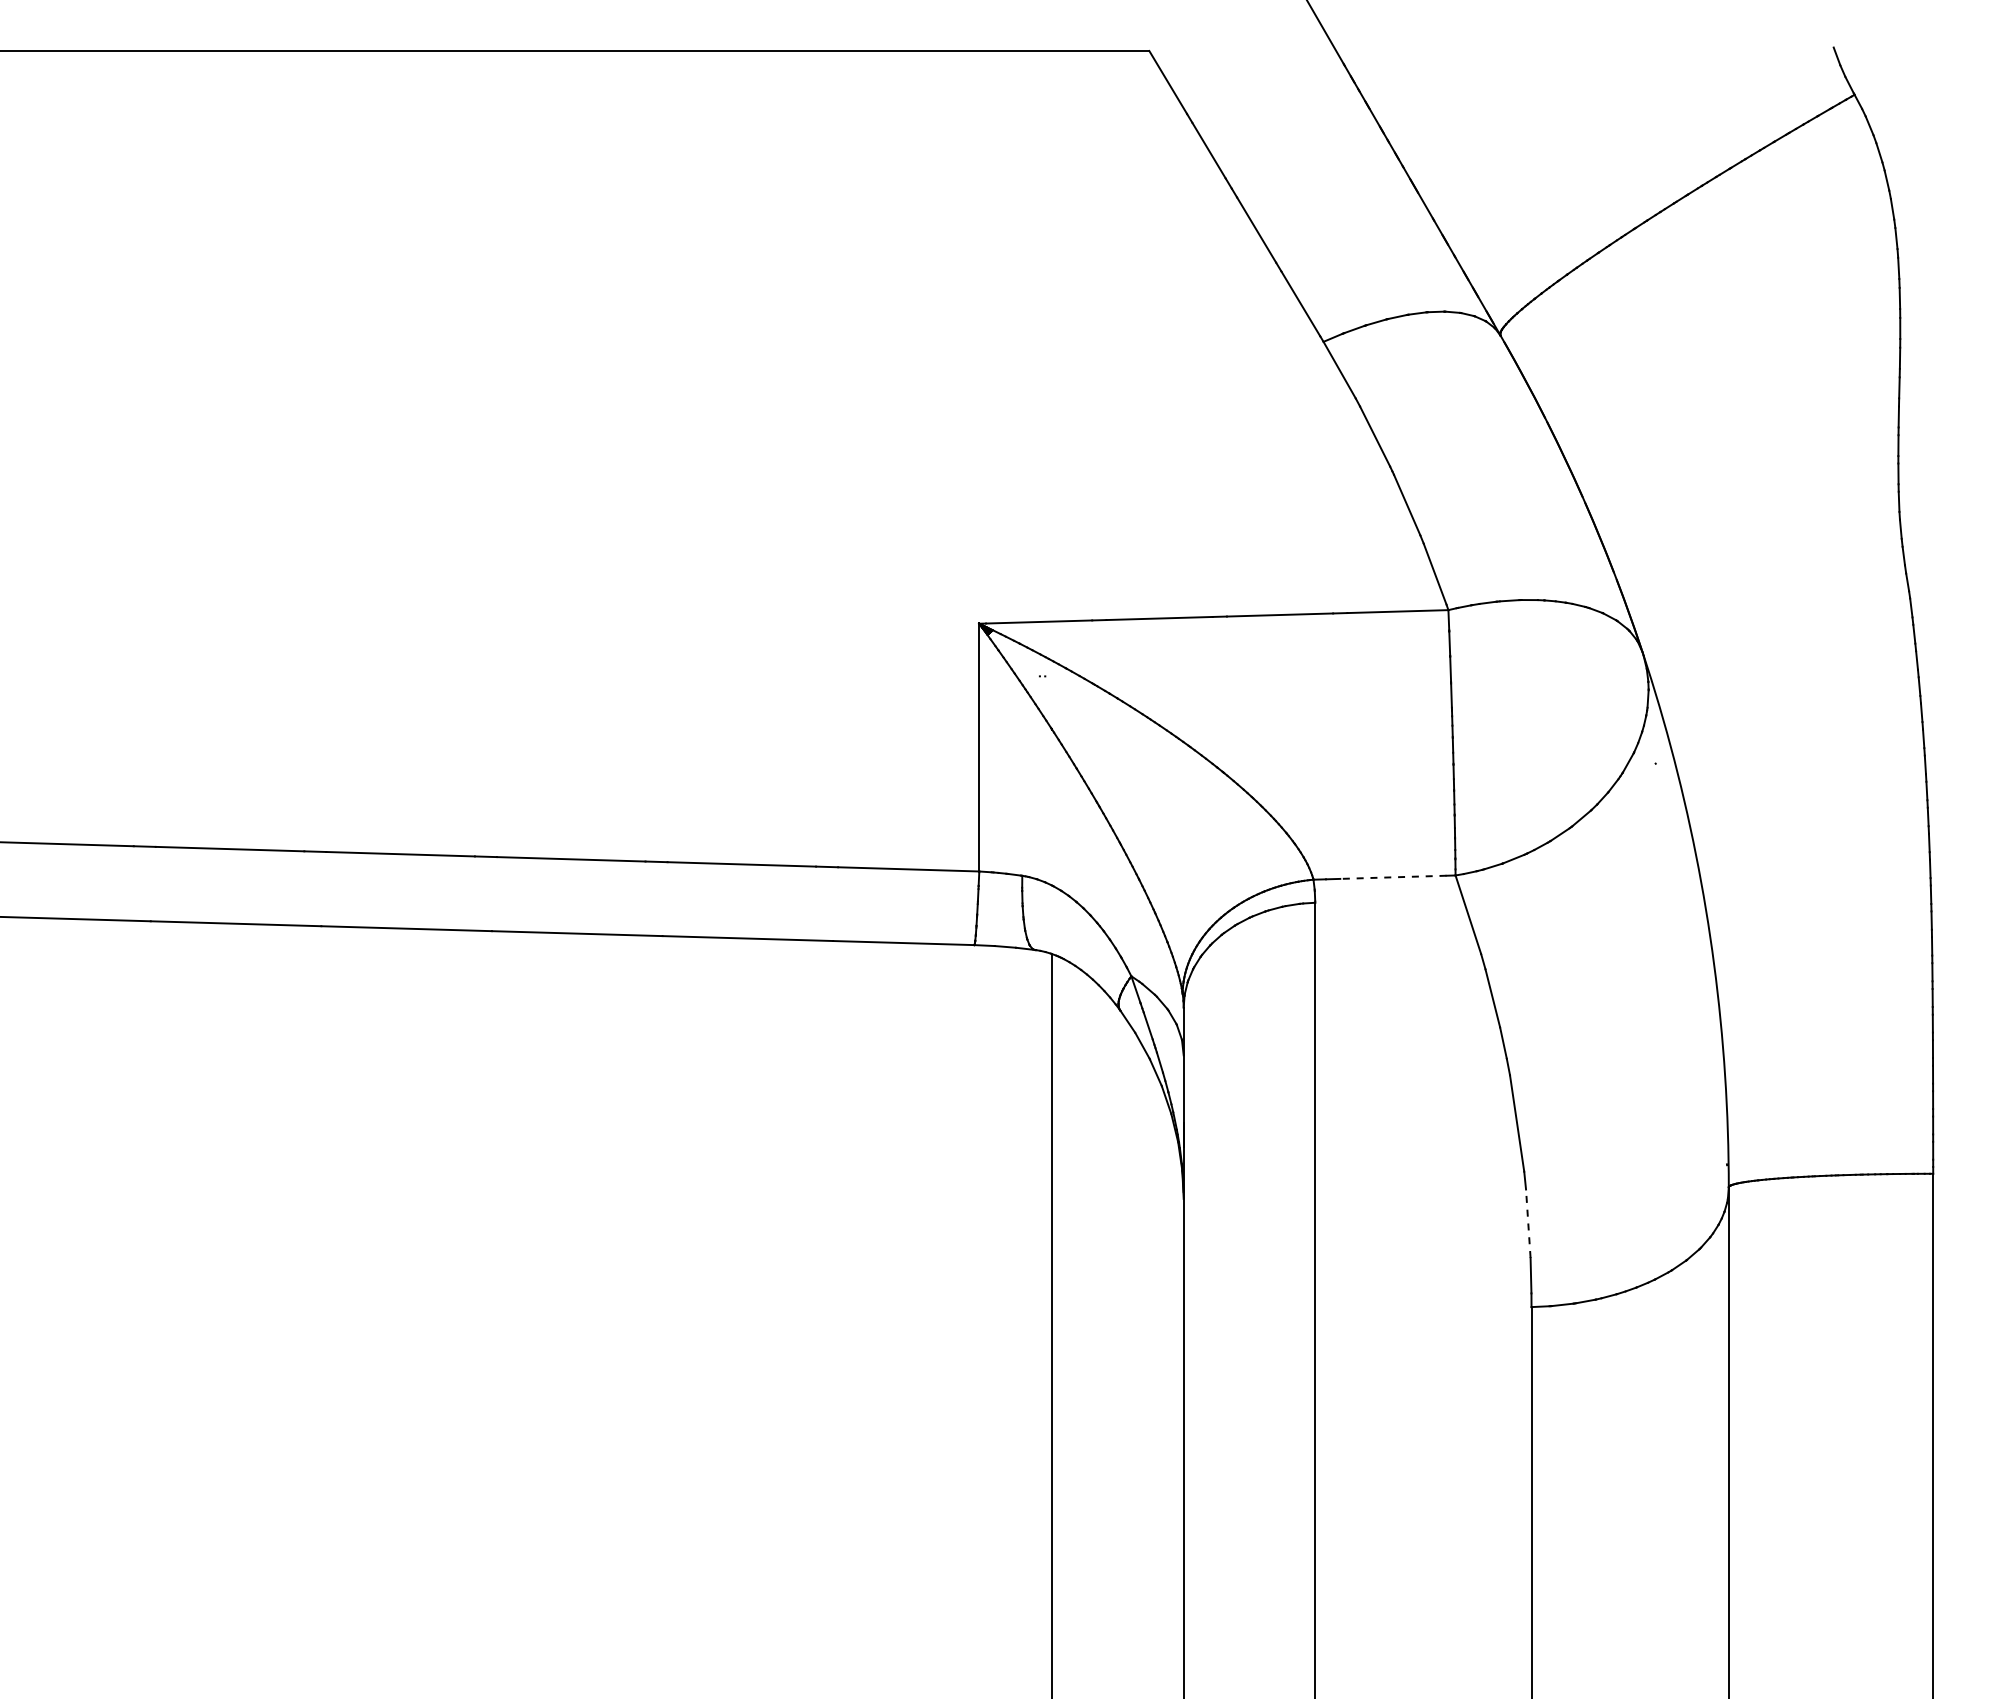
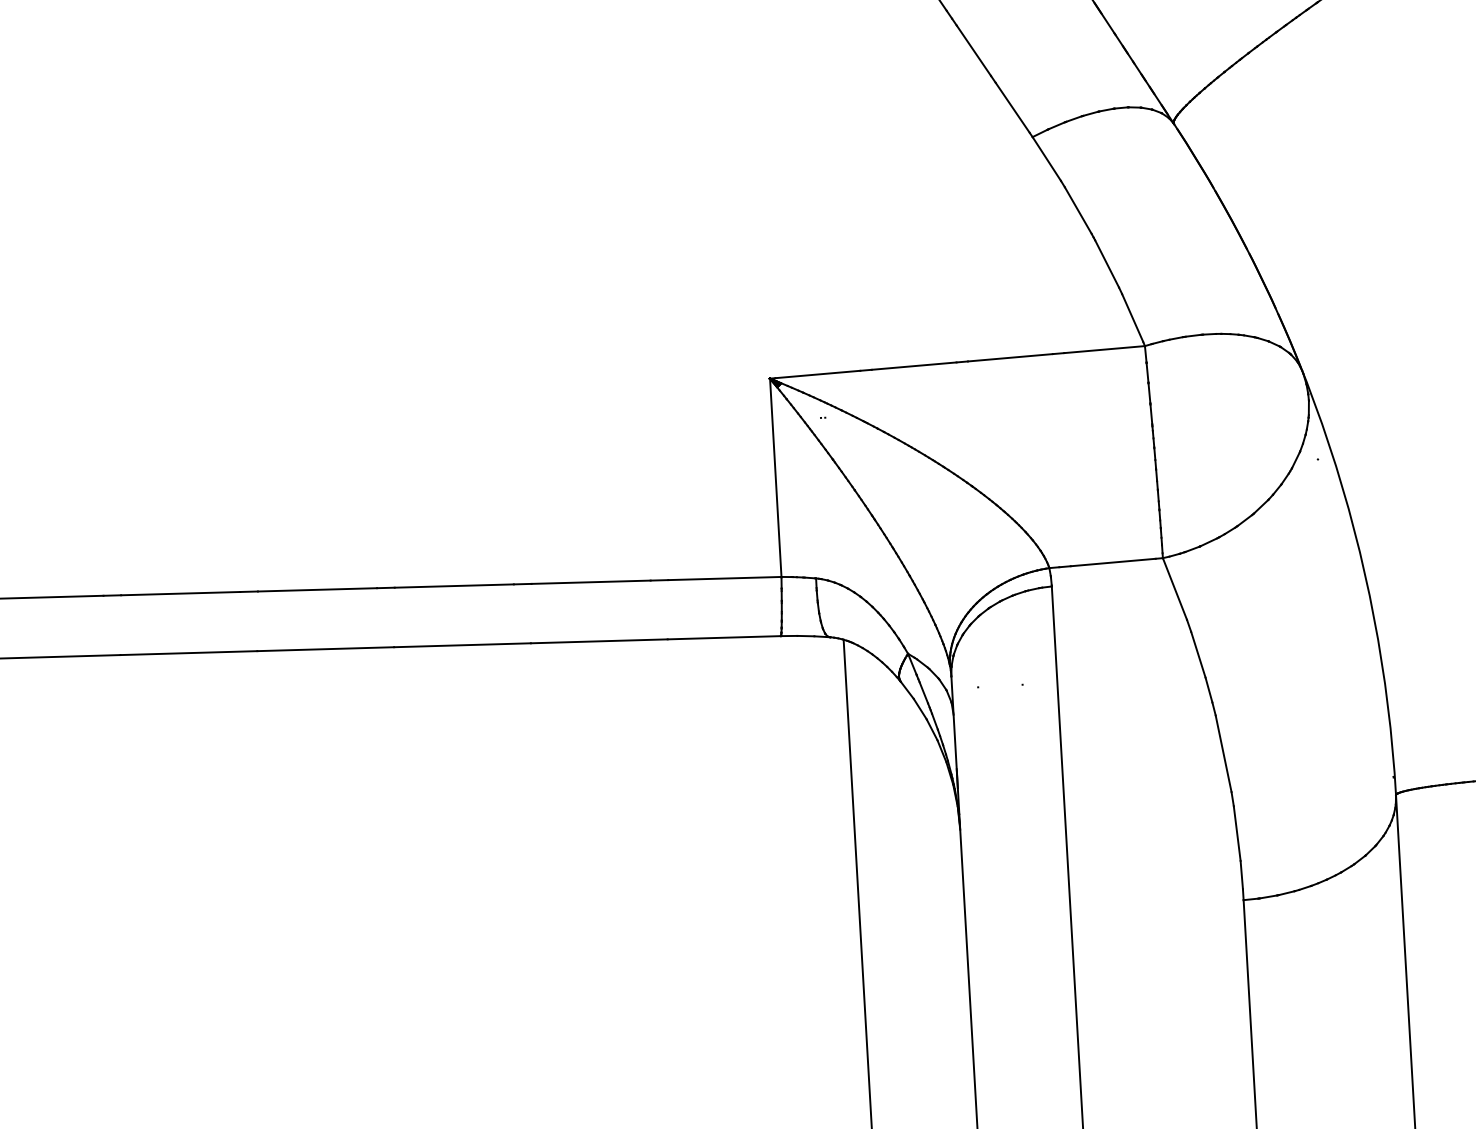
line: (1392, 877) -> (1112, 562), dashed -> solid
line: (1528, 1223) -> (1237, 833), dashed -> solid

